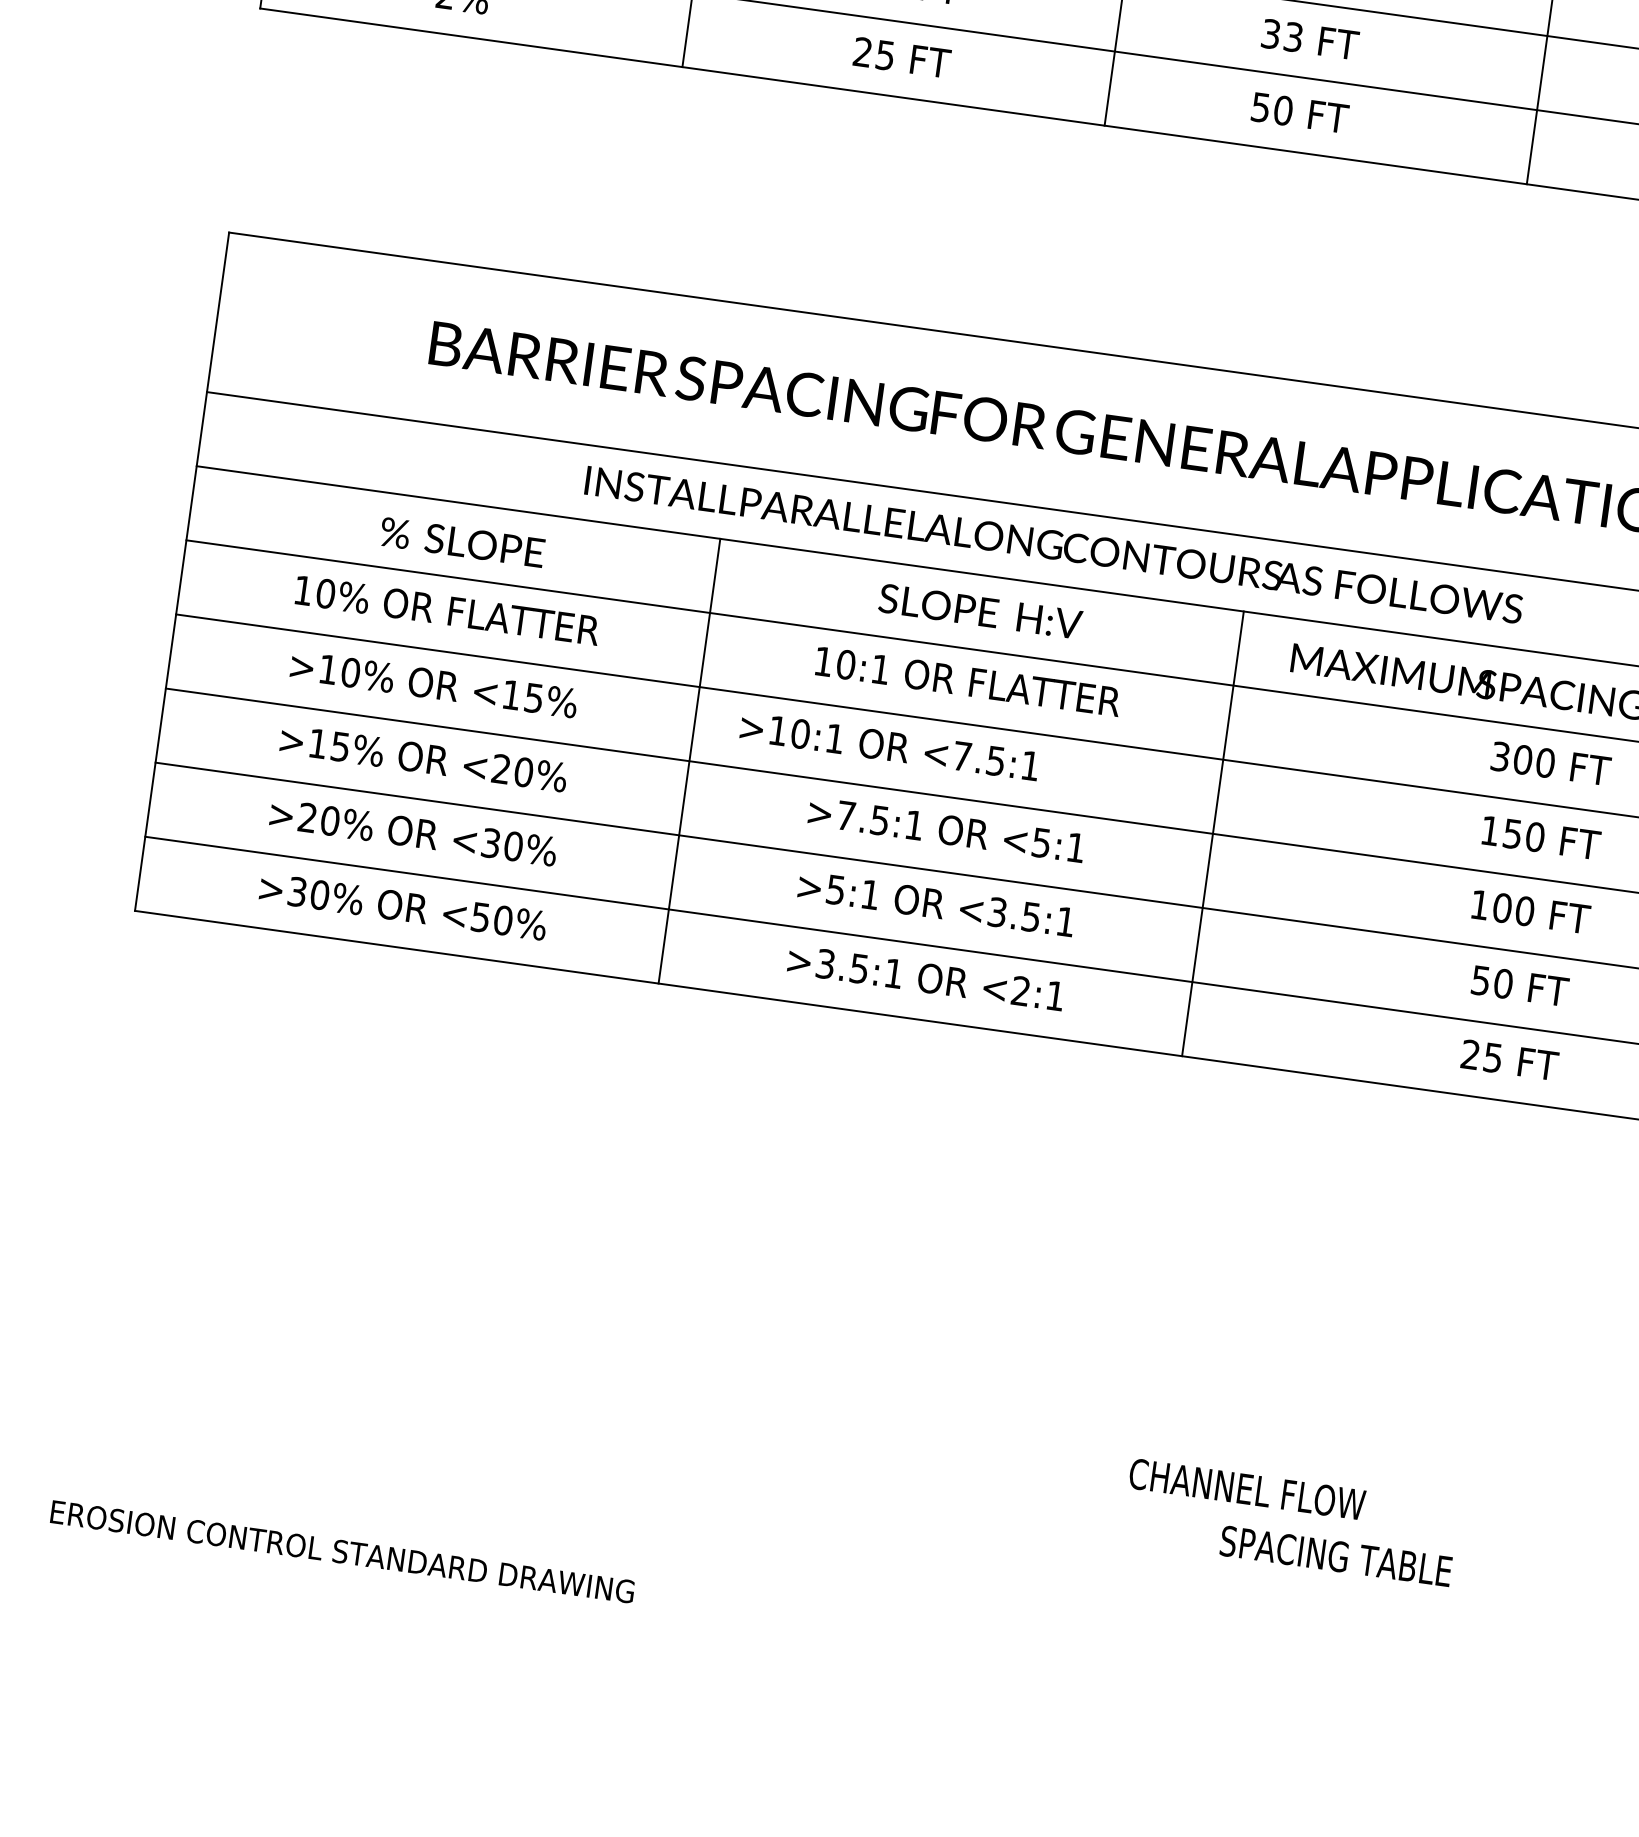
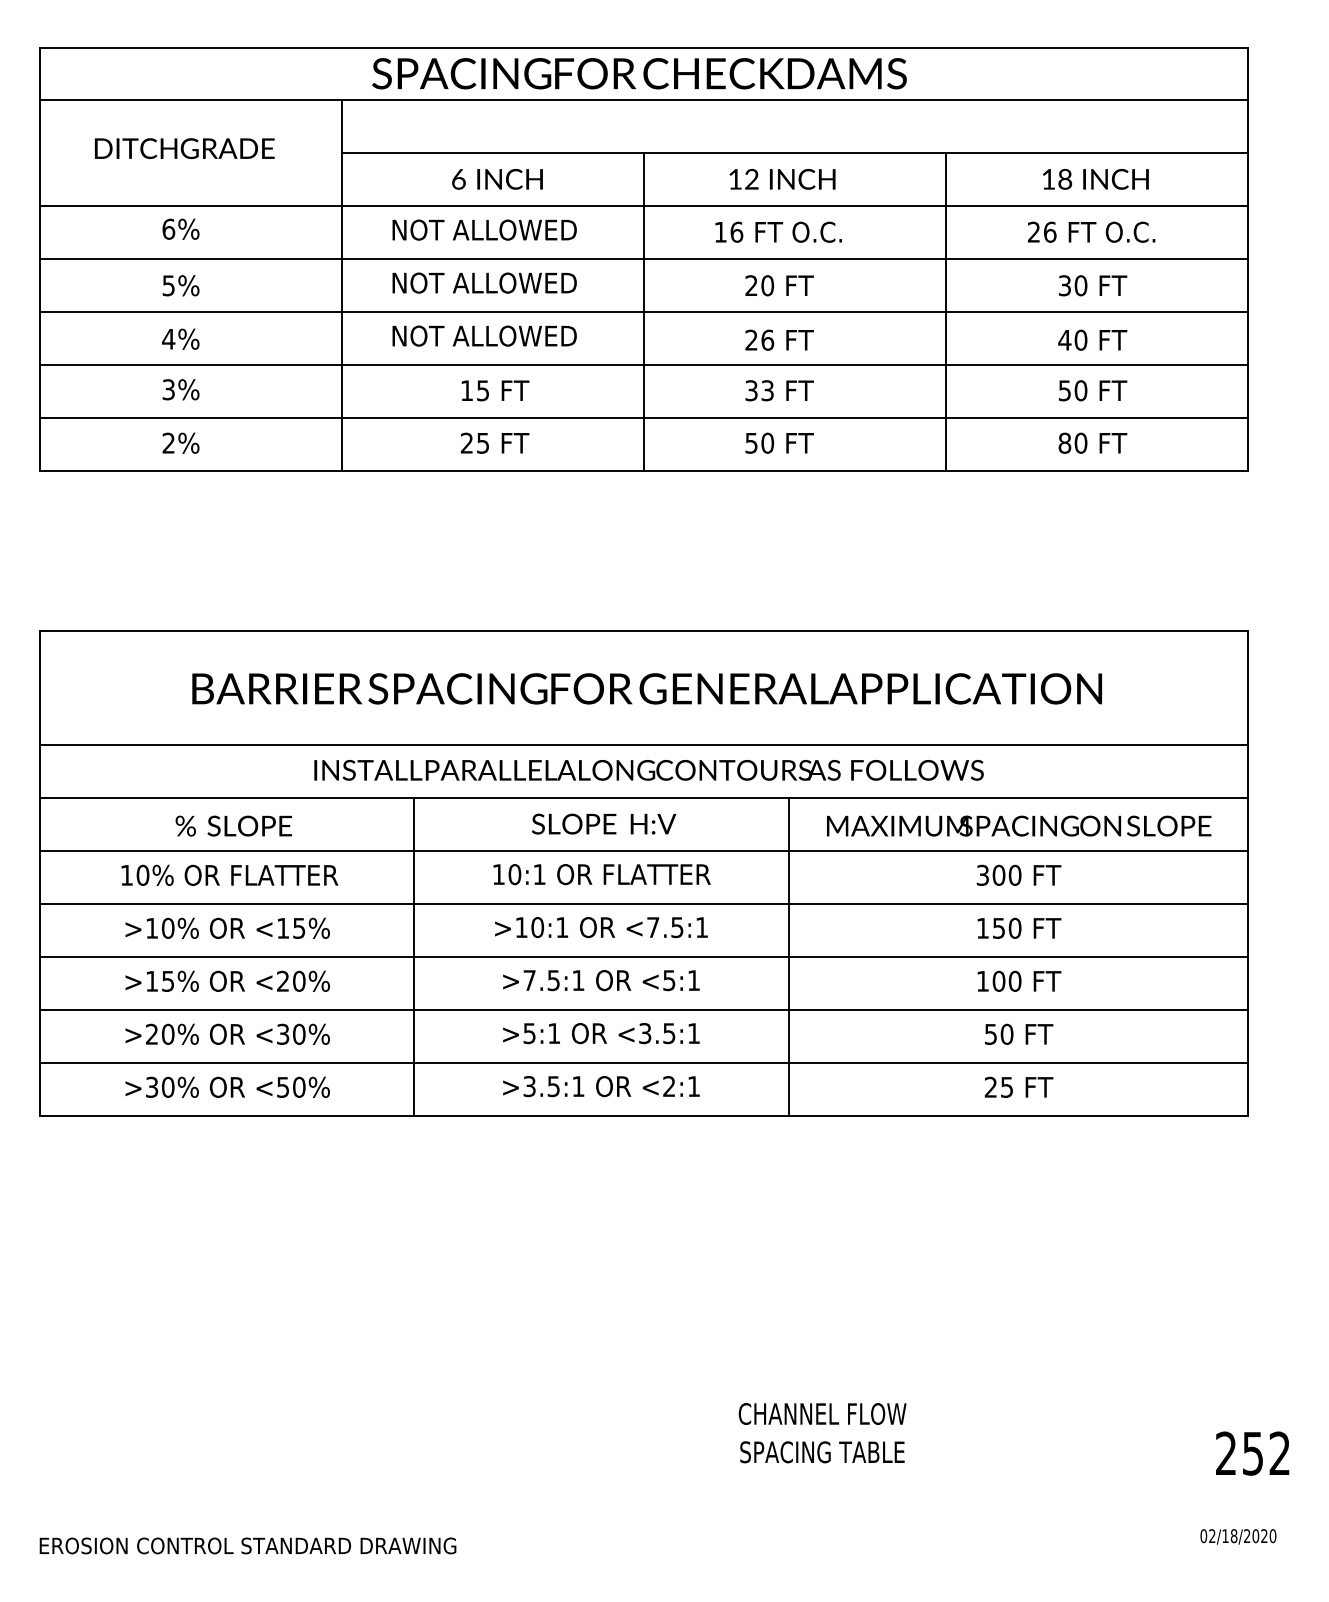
text: (889, 746) -> (601, 927), moved
text: (1247, 1488) -> (822, 1413), moved
text: (1336, 1556) -> (822, 1452), moved

